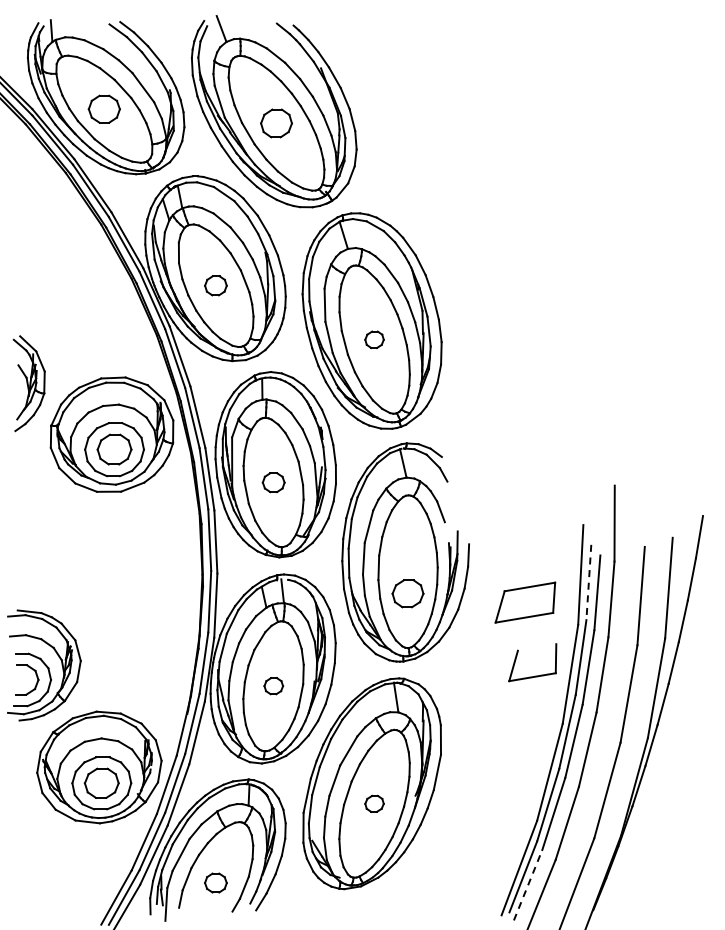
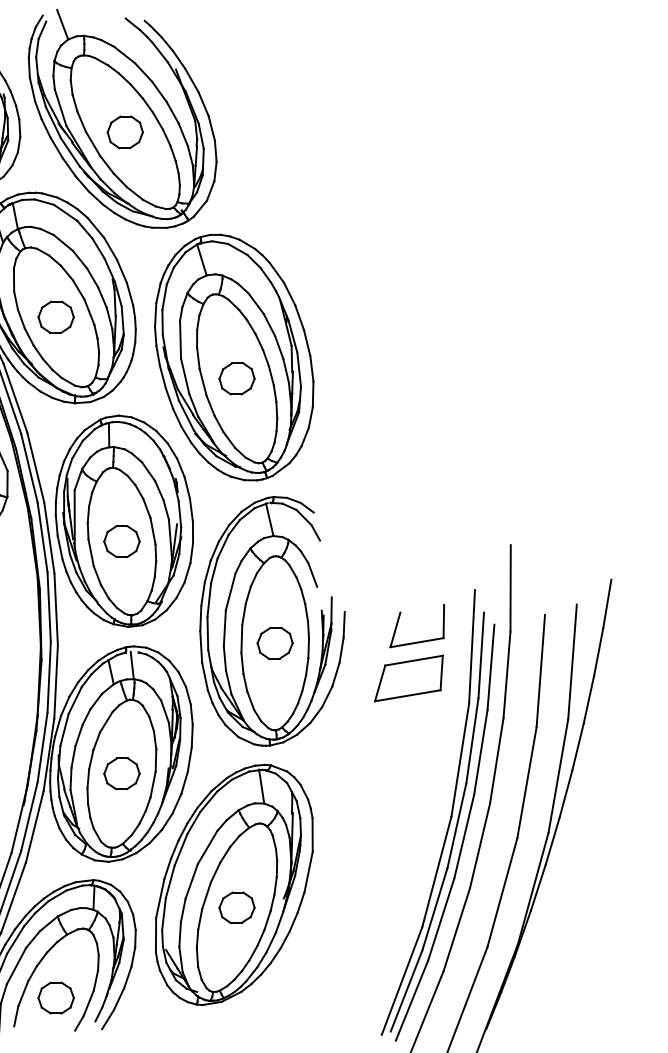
part: (215, 285) -> (55, 317), size x1.43
part: (374, 339) -> (236, 378), size x1.67
part: (273, 482) -> (121, 541), size x1.43
line: (588, 582) -> (480, 655), dashed -> solid
part: (407, 593) -> (274, 643), moved
part: (535, 675) -> (420, 640), moved
part: (273, 685) -> (121, 772), size x1.67
part: (374, 803) -> (236, 907), size x1.67
part: (215, 882) -> (55, 997), size x1.43
line: (528, 885) -> (412, 1000), dashed -> solid

